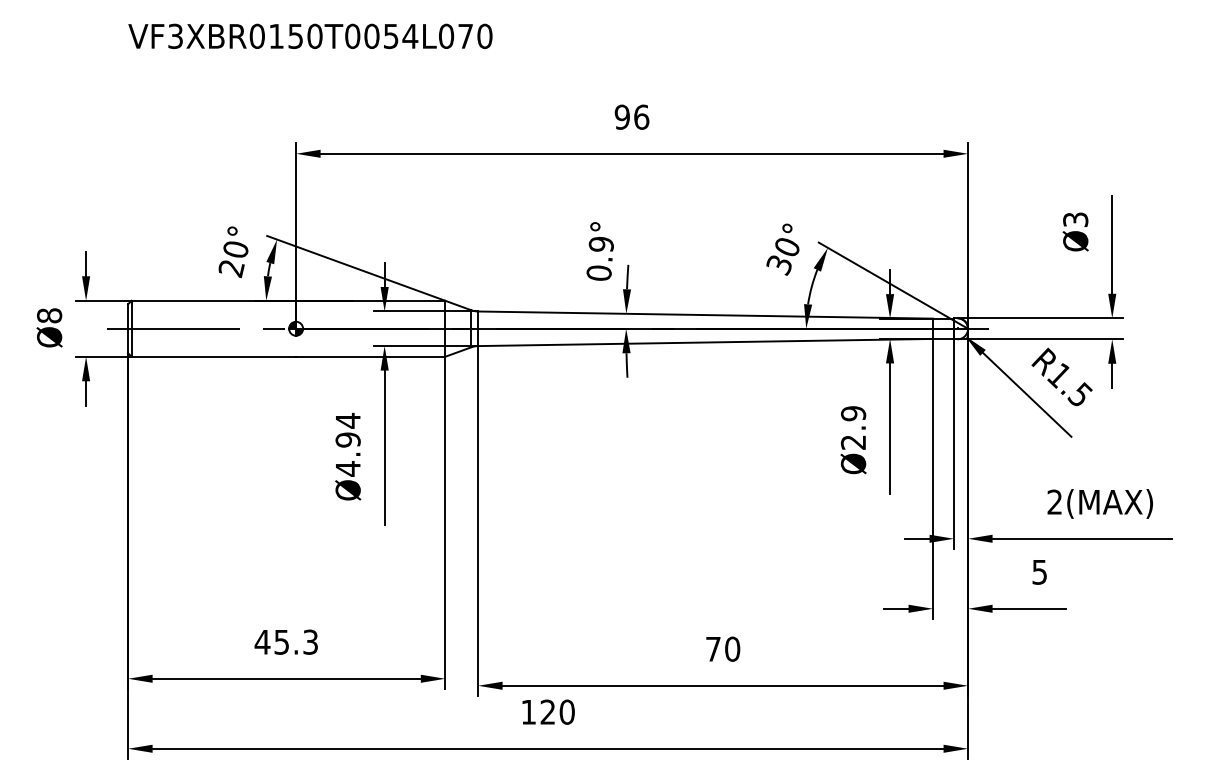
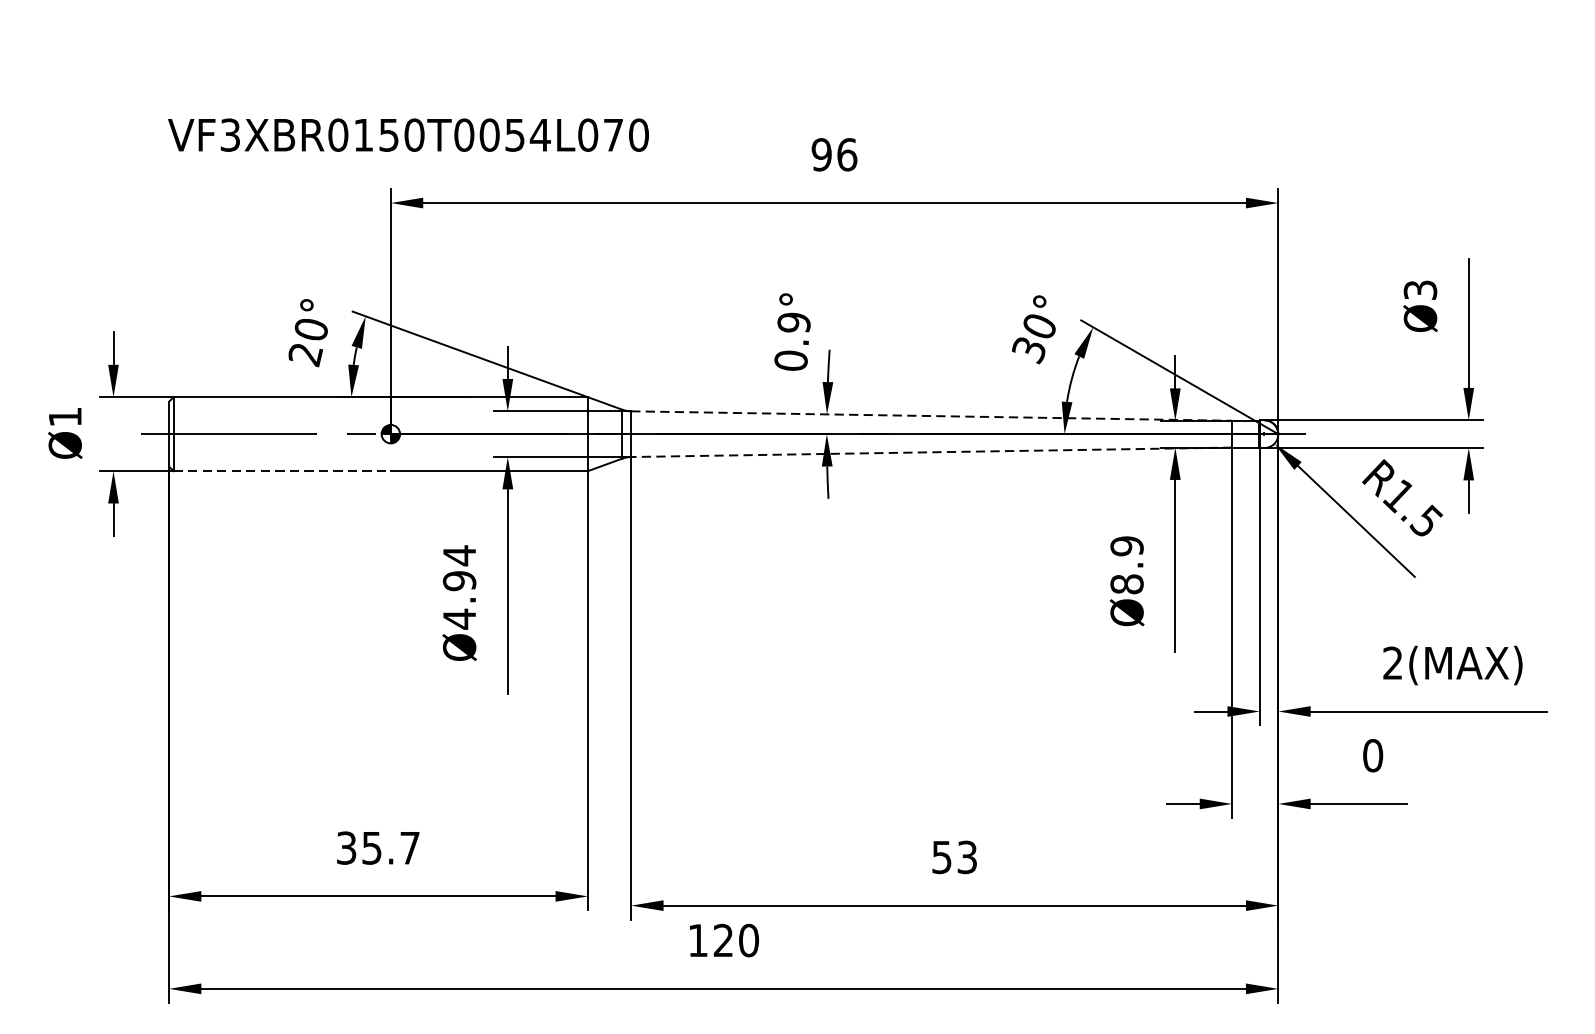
text: (310, 35) -> (408, 133), moved
text: (49, 315) -> (65, 416), Ø8 -> Ø1
line: (705, 315) -> (931, 416), solid -> dashed
line: (705, 342) -> (931, 452), solid -> dashed
line: (214, 356) -> (283, 470), solid -> dashed
text: (853, 442) -> (1127, 584), Ø2.9 -> Ø8.9
text: (1039, 571) -> (1372, 754), 5 -> 0
text: (285, 641) -> (376, 847), 45.3 -> 35.7
text: (723, 648) -> (955, 856), 70 -> 53

